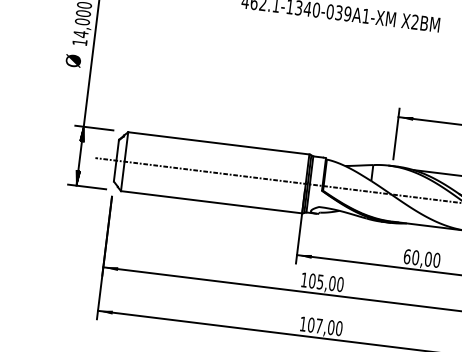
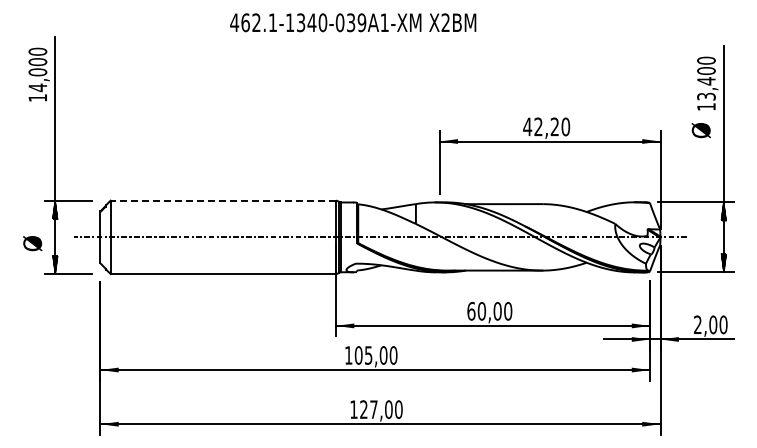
text: (73, 60) -> (32, 243), moved
line: (218, 143) -> (223, 200), solid -> dashed
text: (310, 324) -> (363, 409), 107,00 -> 127,00

